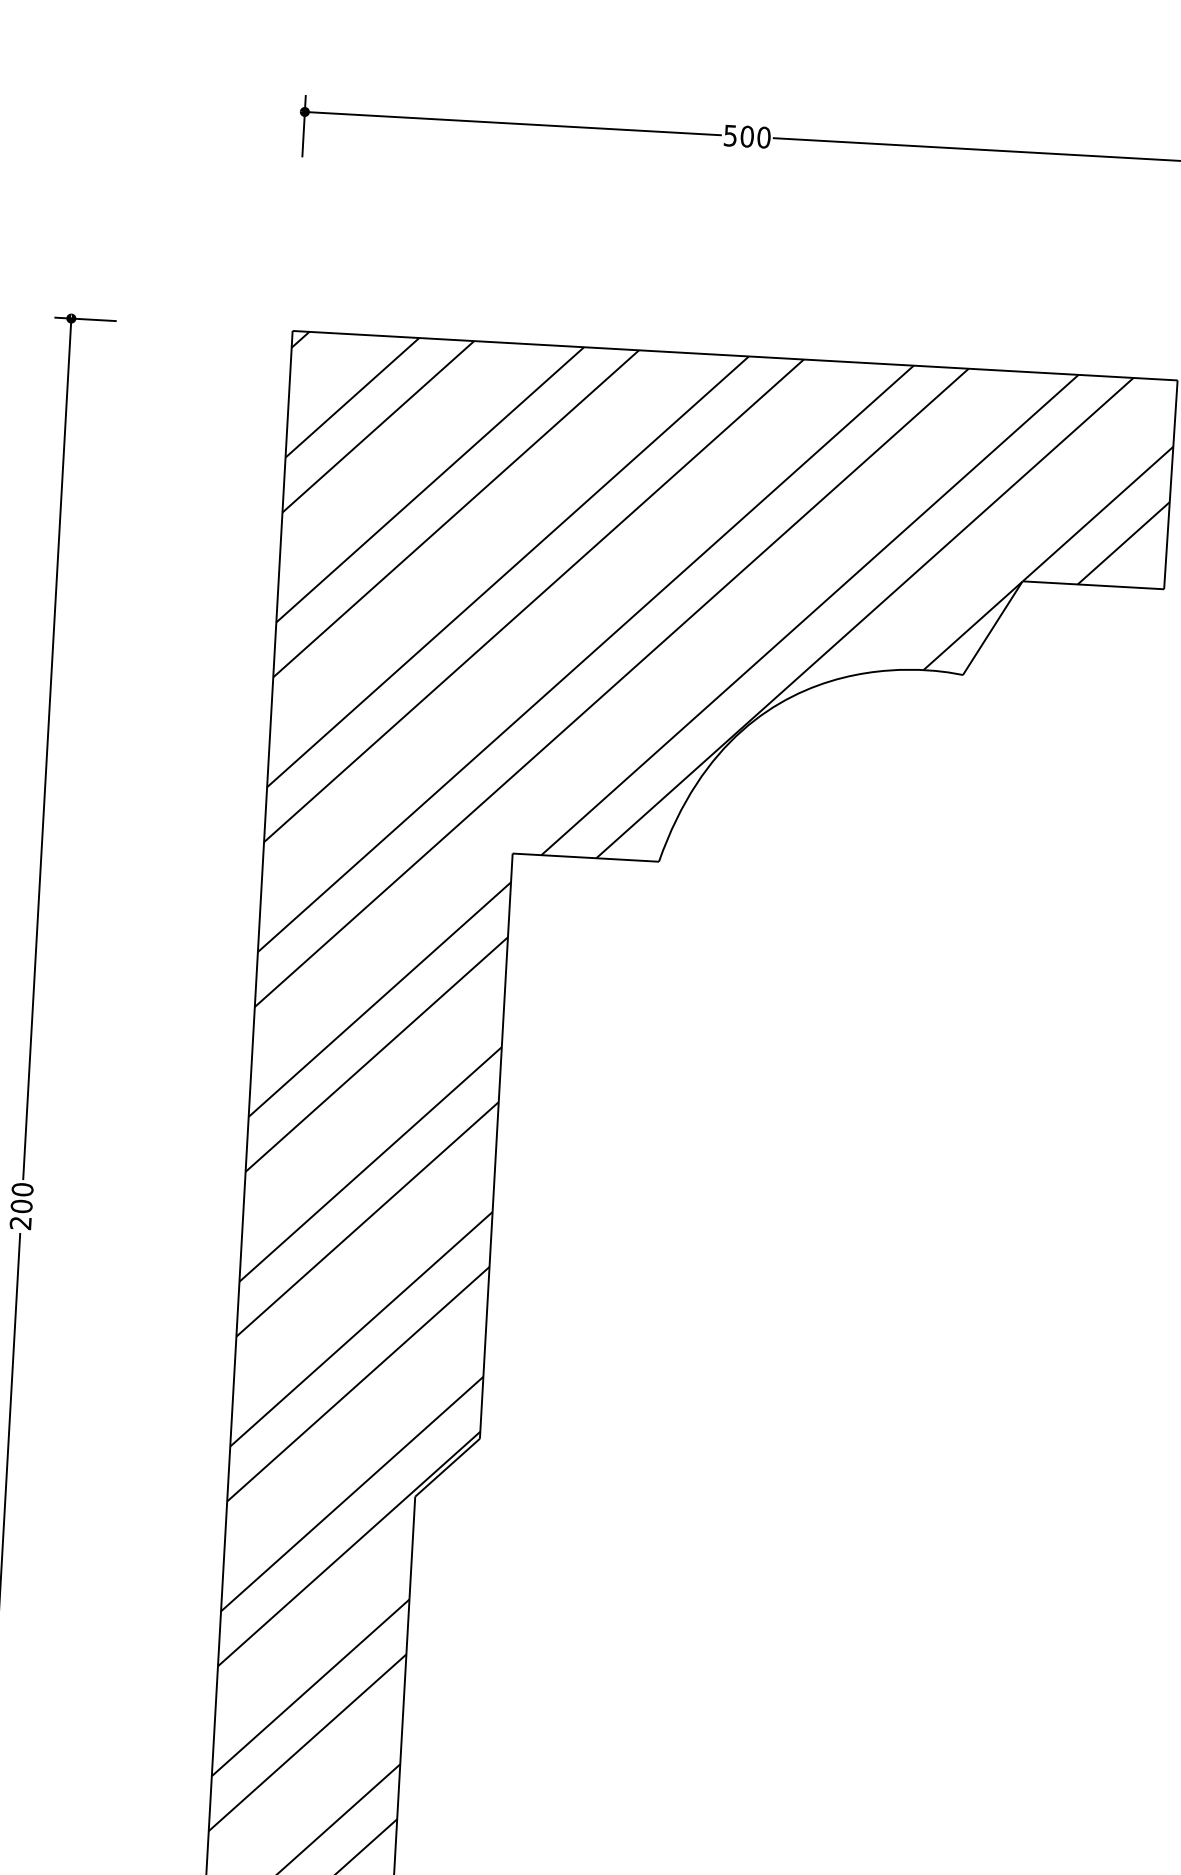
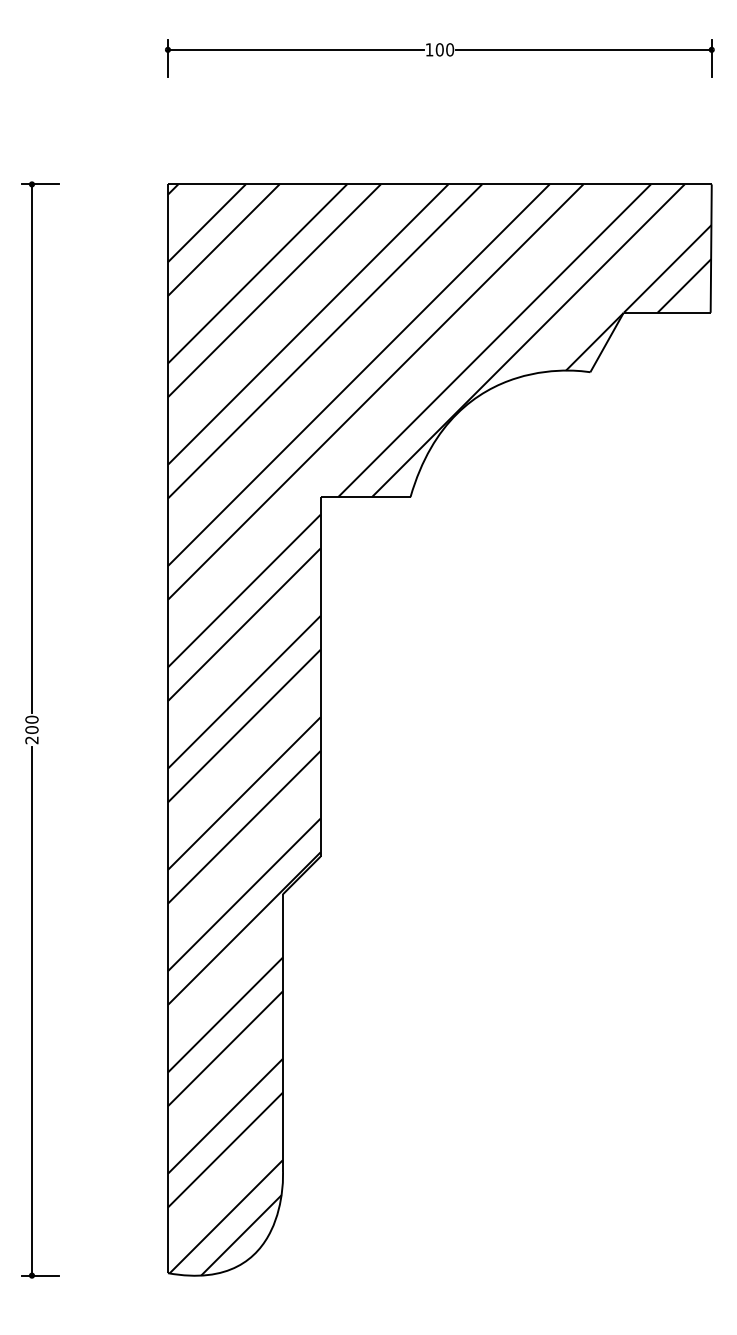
text: (730, 135) -> (429, 49), 500 -> 100

